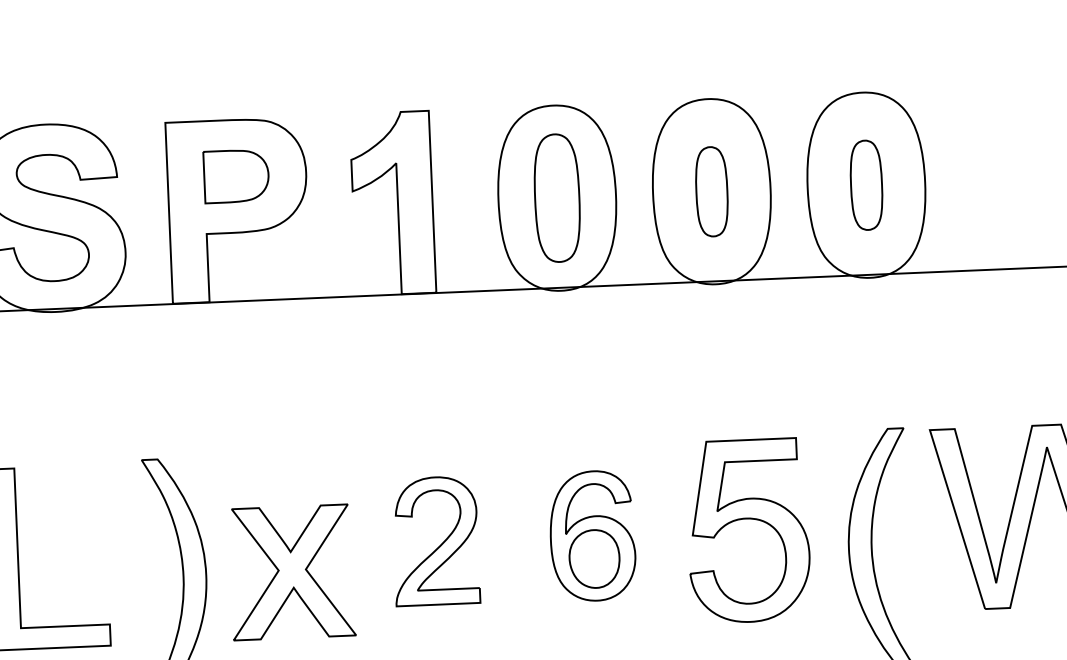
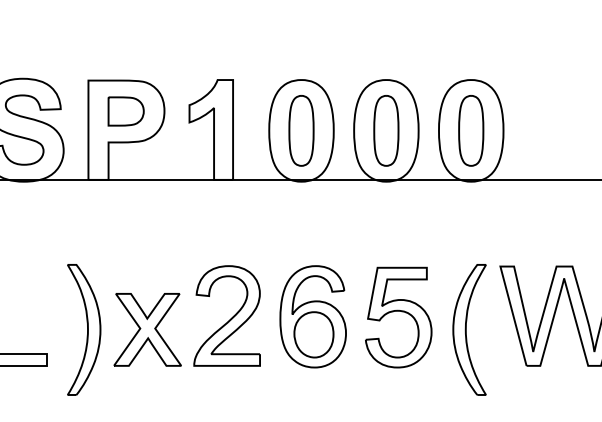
part: (866, 184) -> (471, 130), size x1.43
part: (712, 191) -> (386, 130), size x1.43
part: (591, 535) -> (312, 316), size x1.43
part: (434, 540) -> (226, 315), size x1.43

